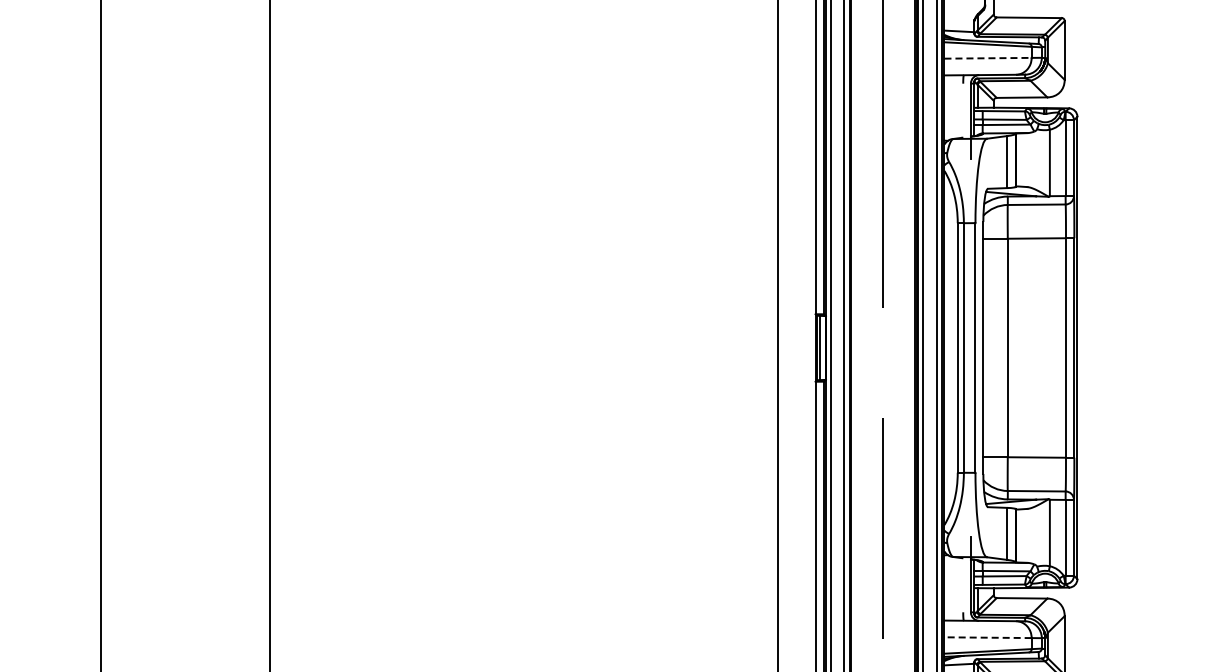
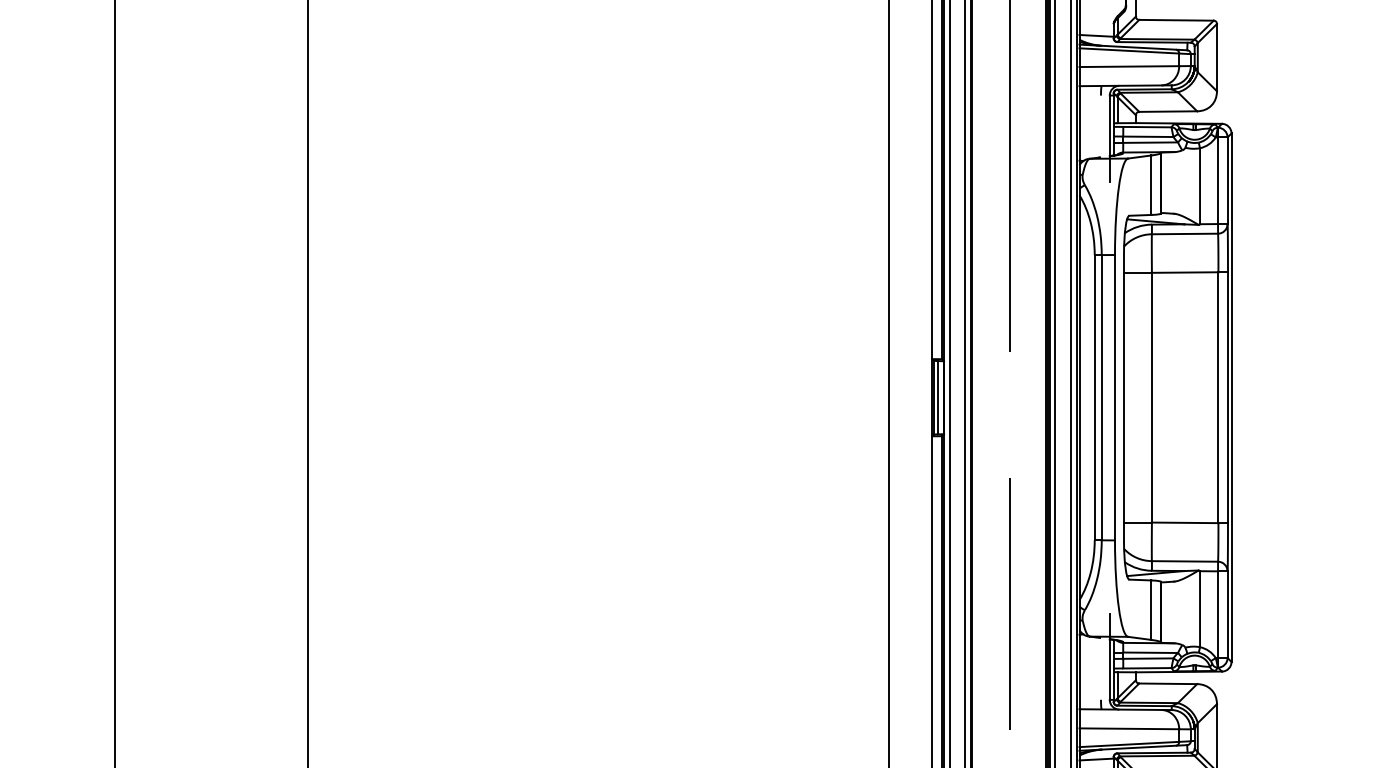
line: (988, 58) -> (1129, 66), dashed -> solid
line: (988, 637) -> (1129, 728), dashed -> solid

